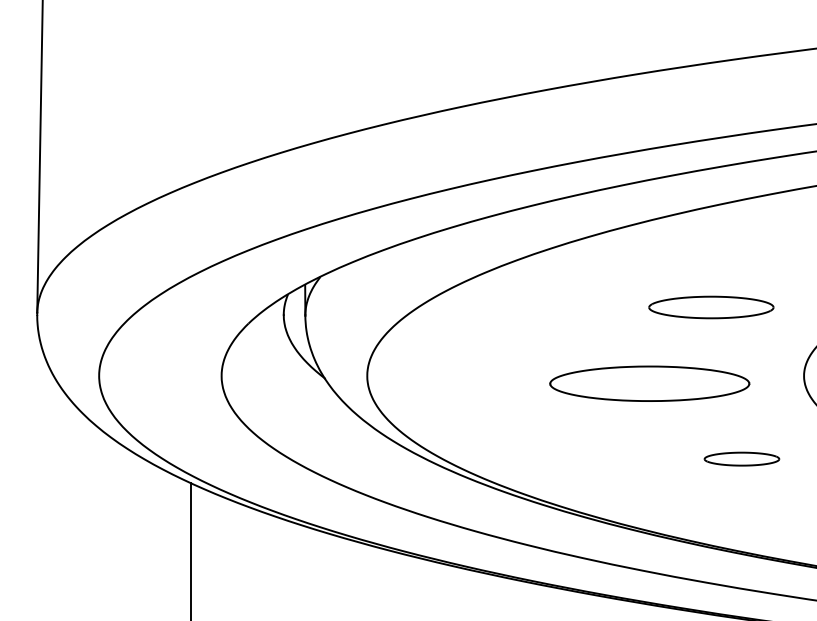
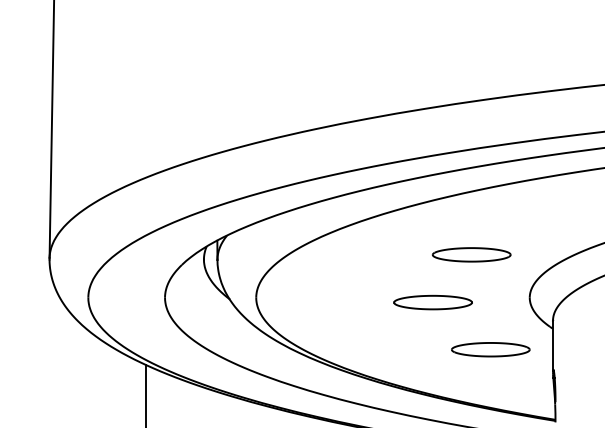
part: (648, 383) -> (432, 302), size x0.62
part: (741, 458) -> (490, 349), size x1.67

